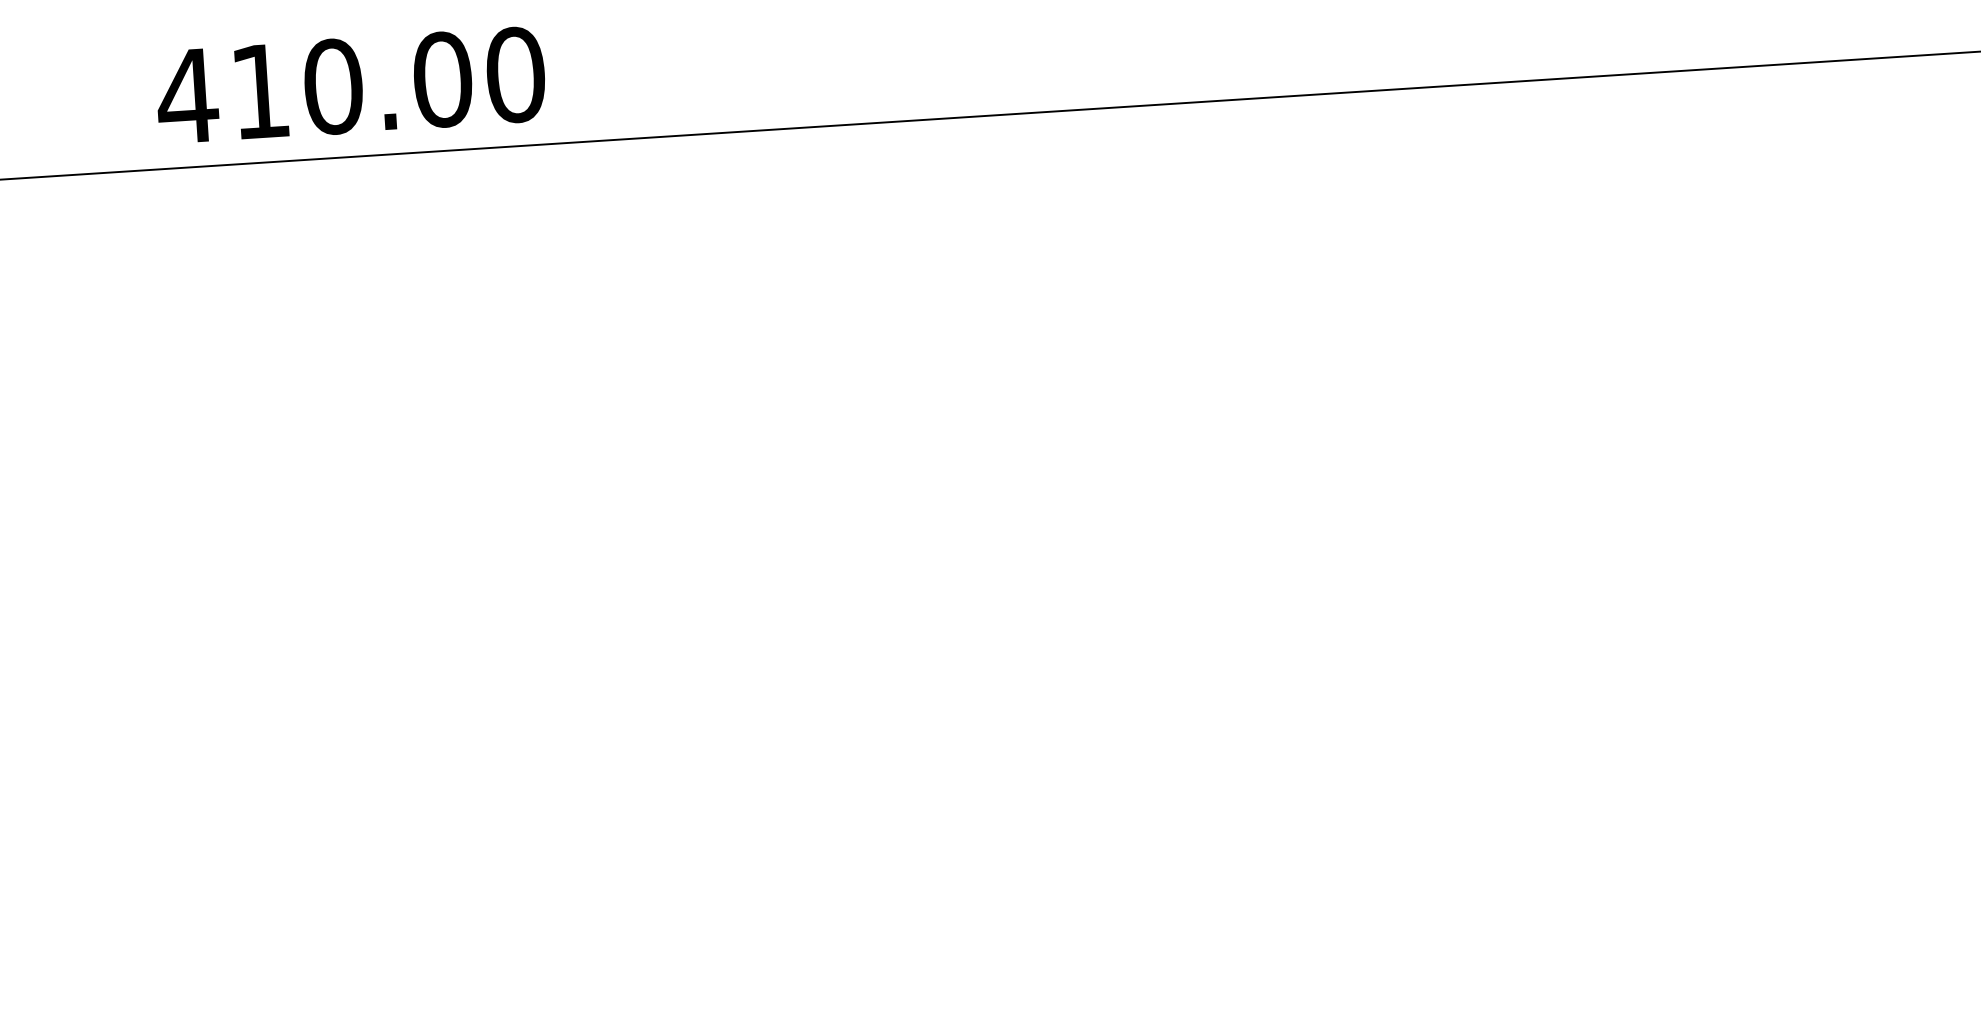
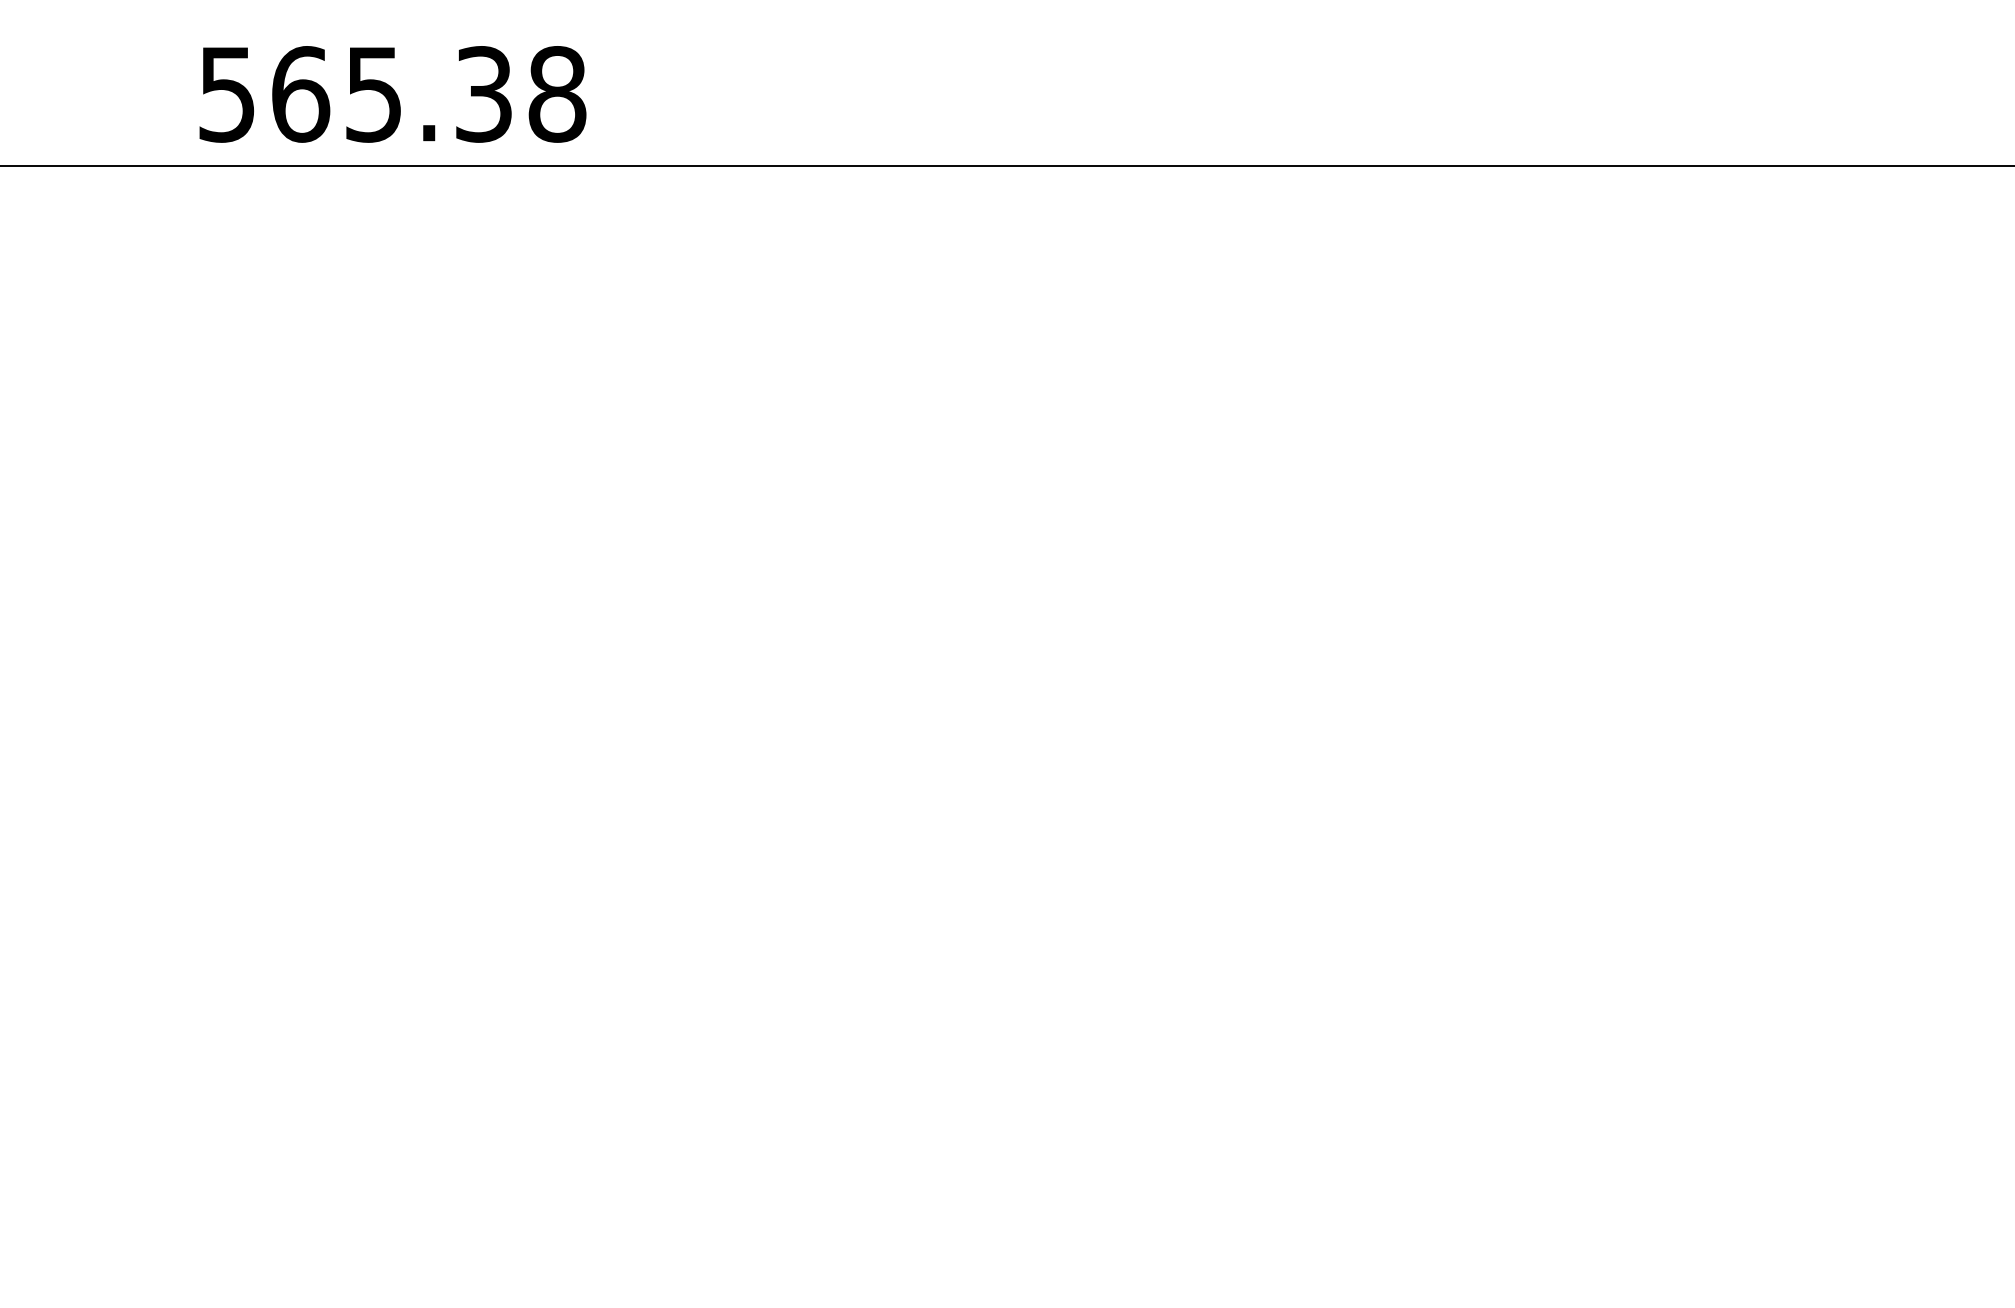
text: (350, 85) -> (391, 94), 410.00 -> 565.38

